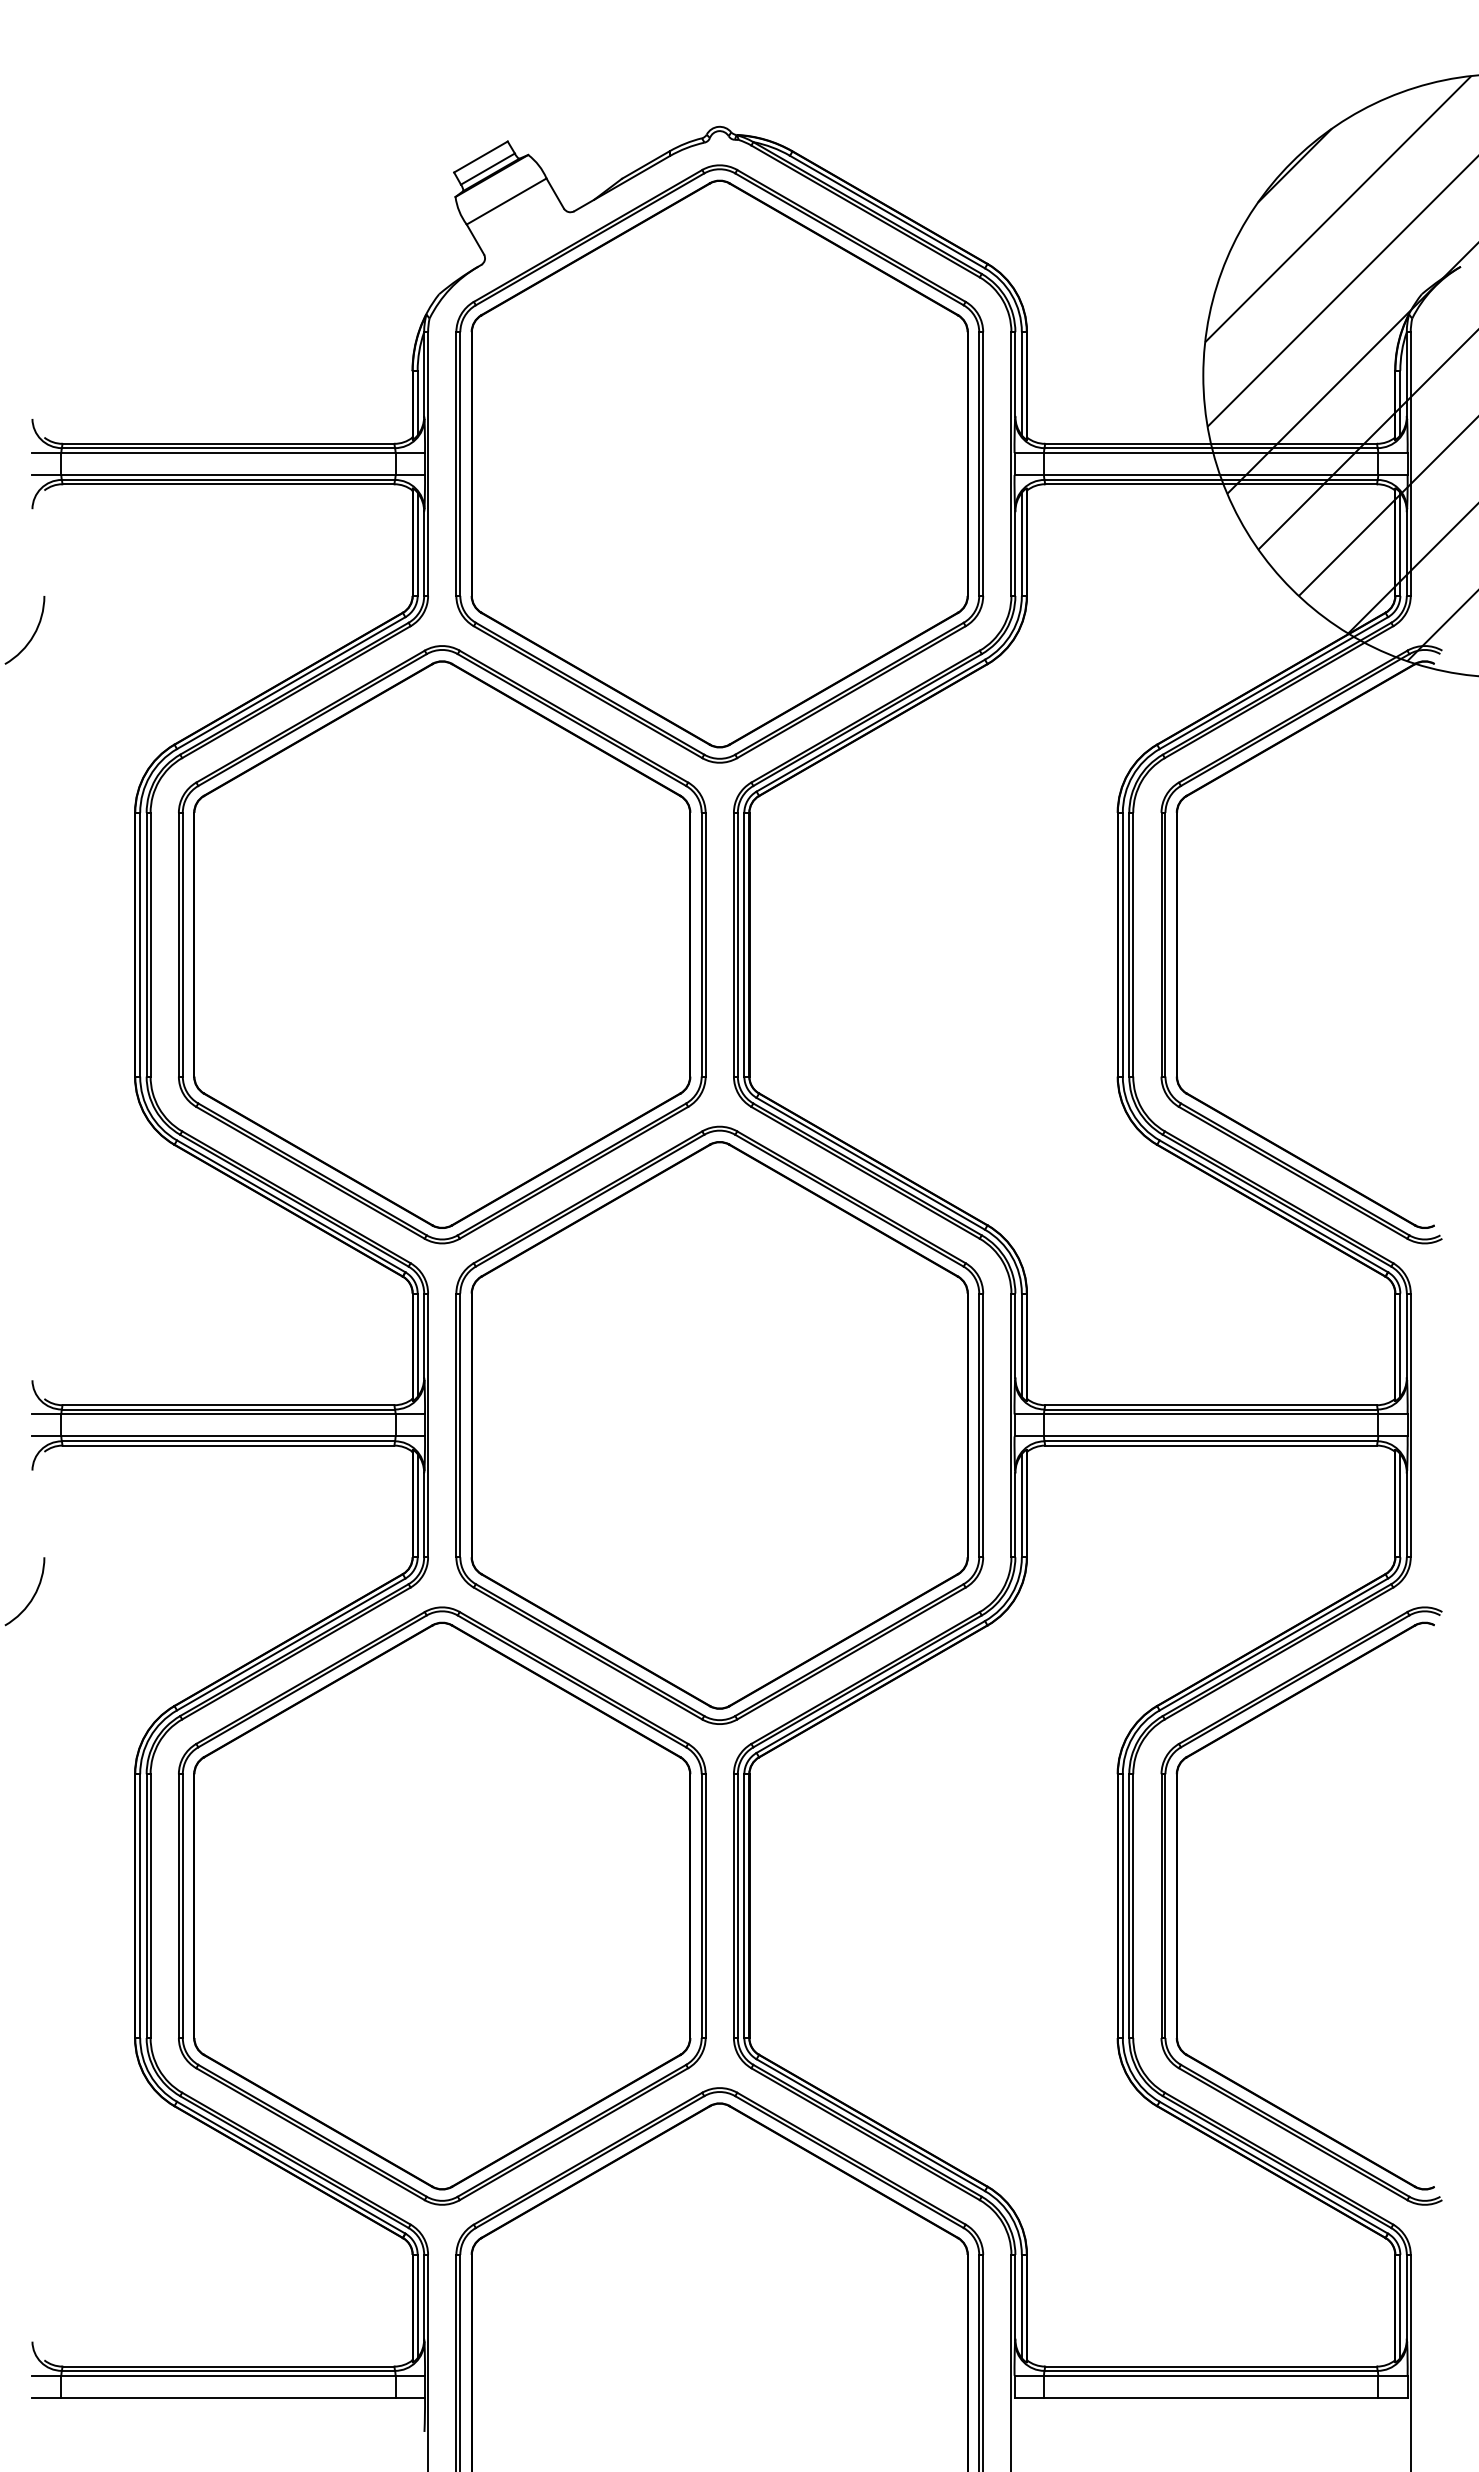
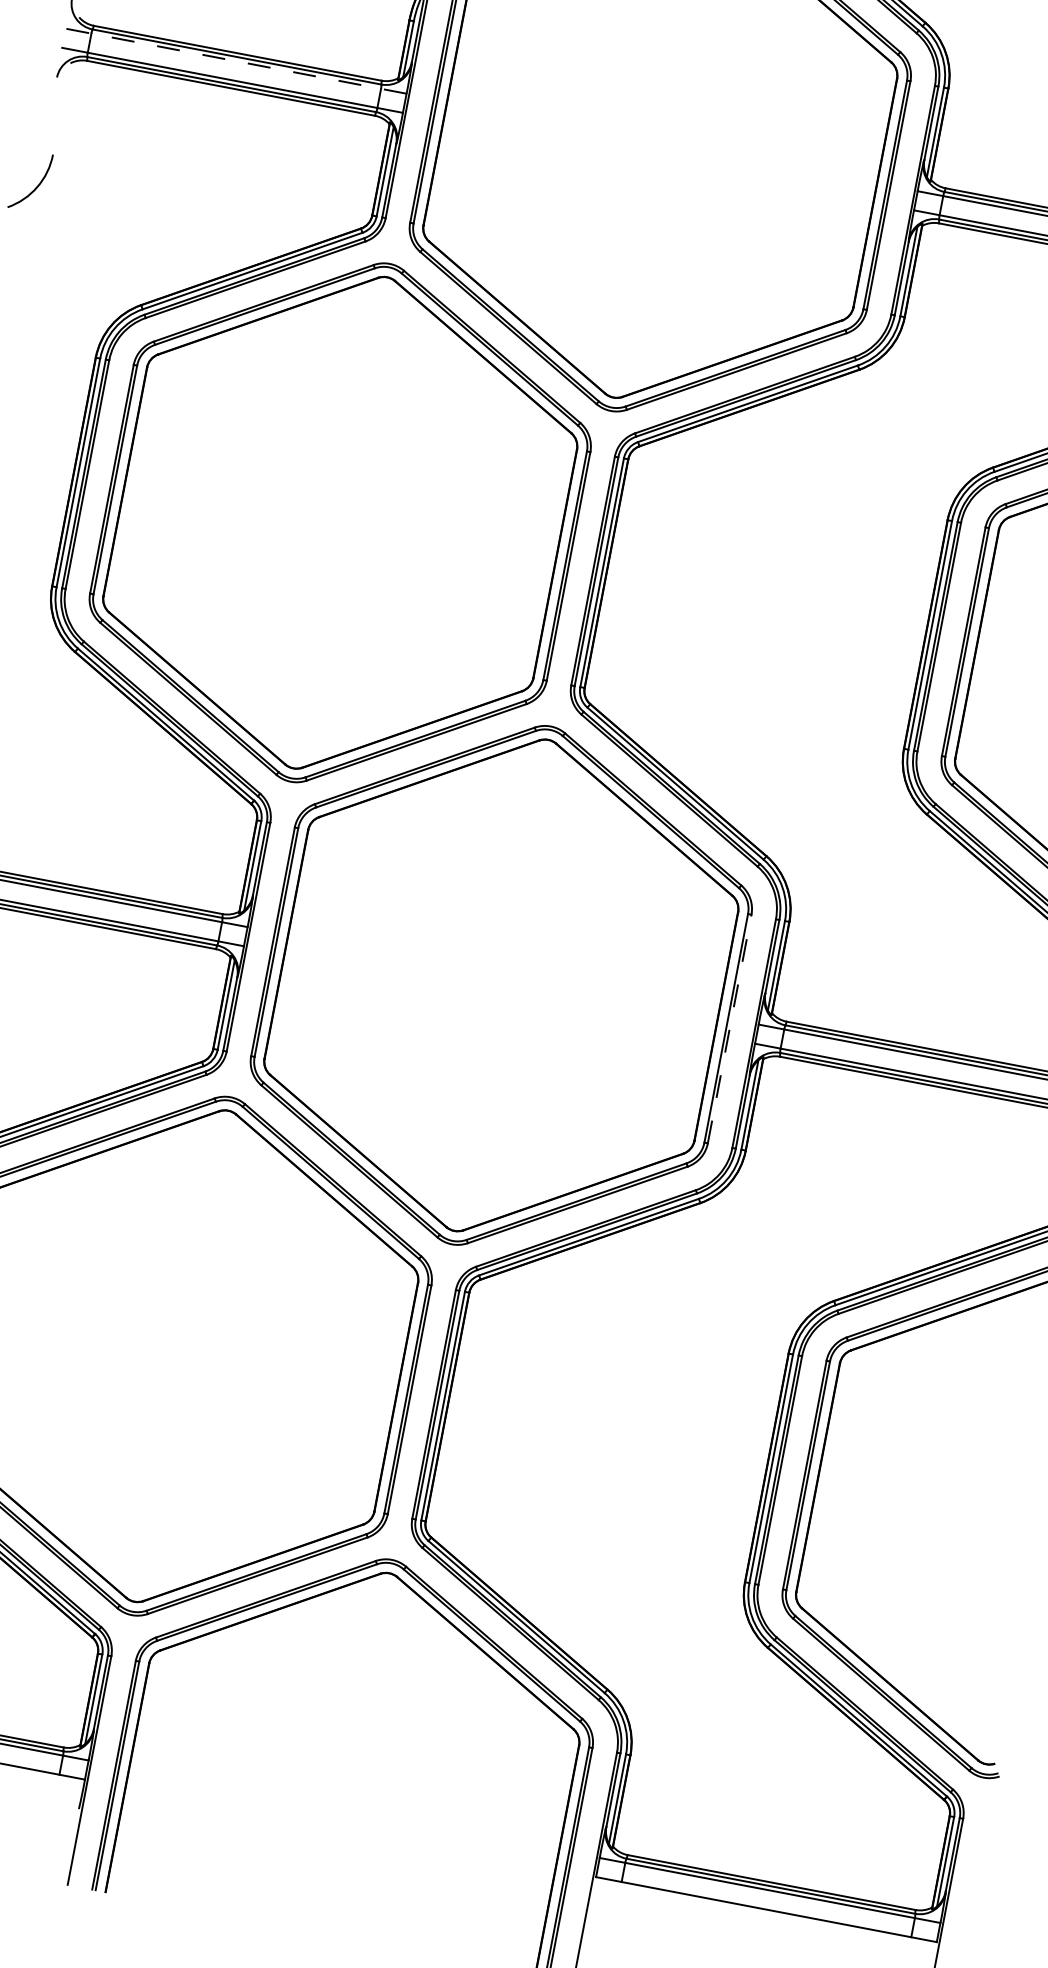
line: (228, 453) -> (236, 61), solid -> dashed
line: (983, 1425) -> (729, 1029), solid -> dashed

